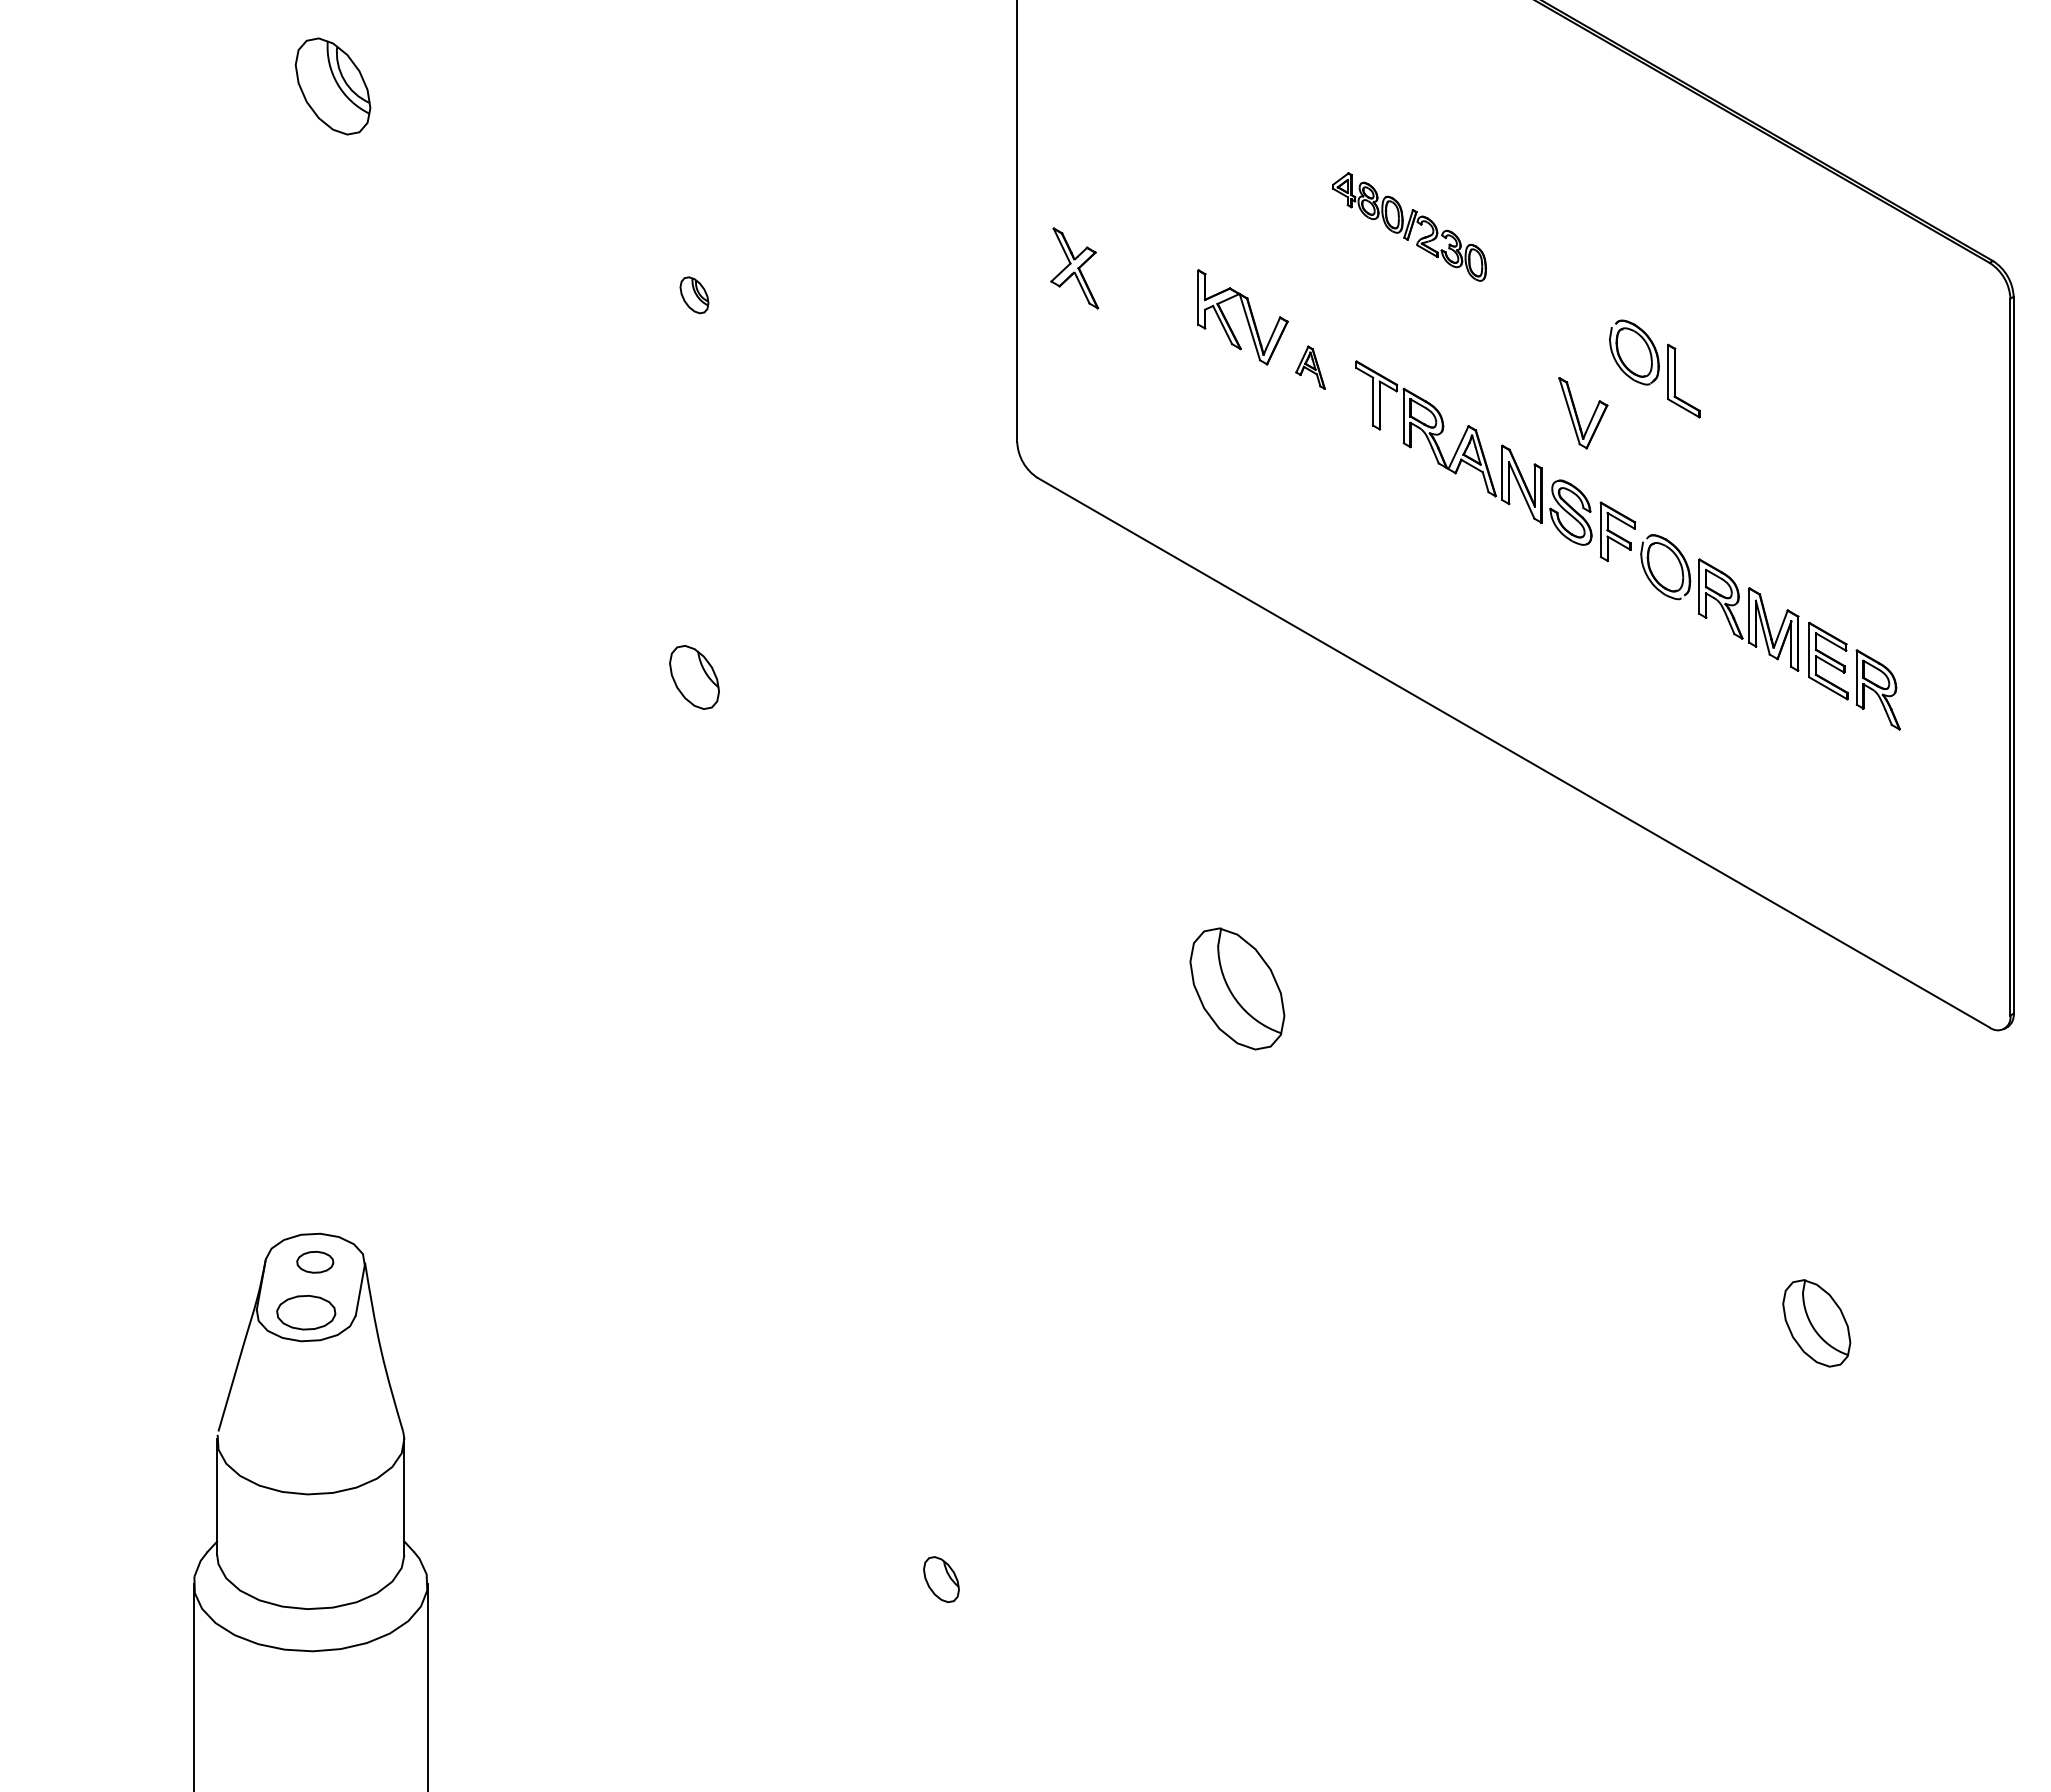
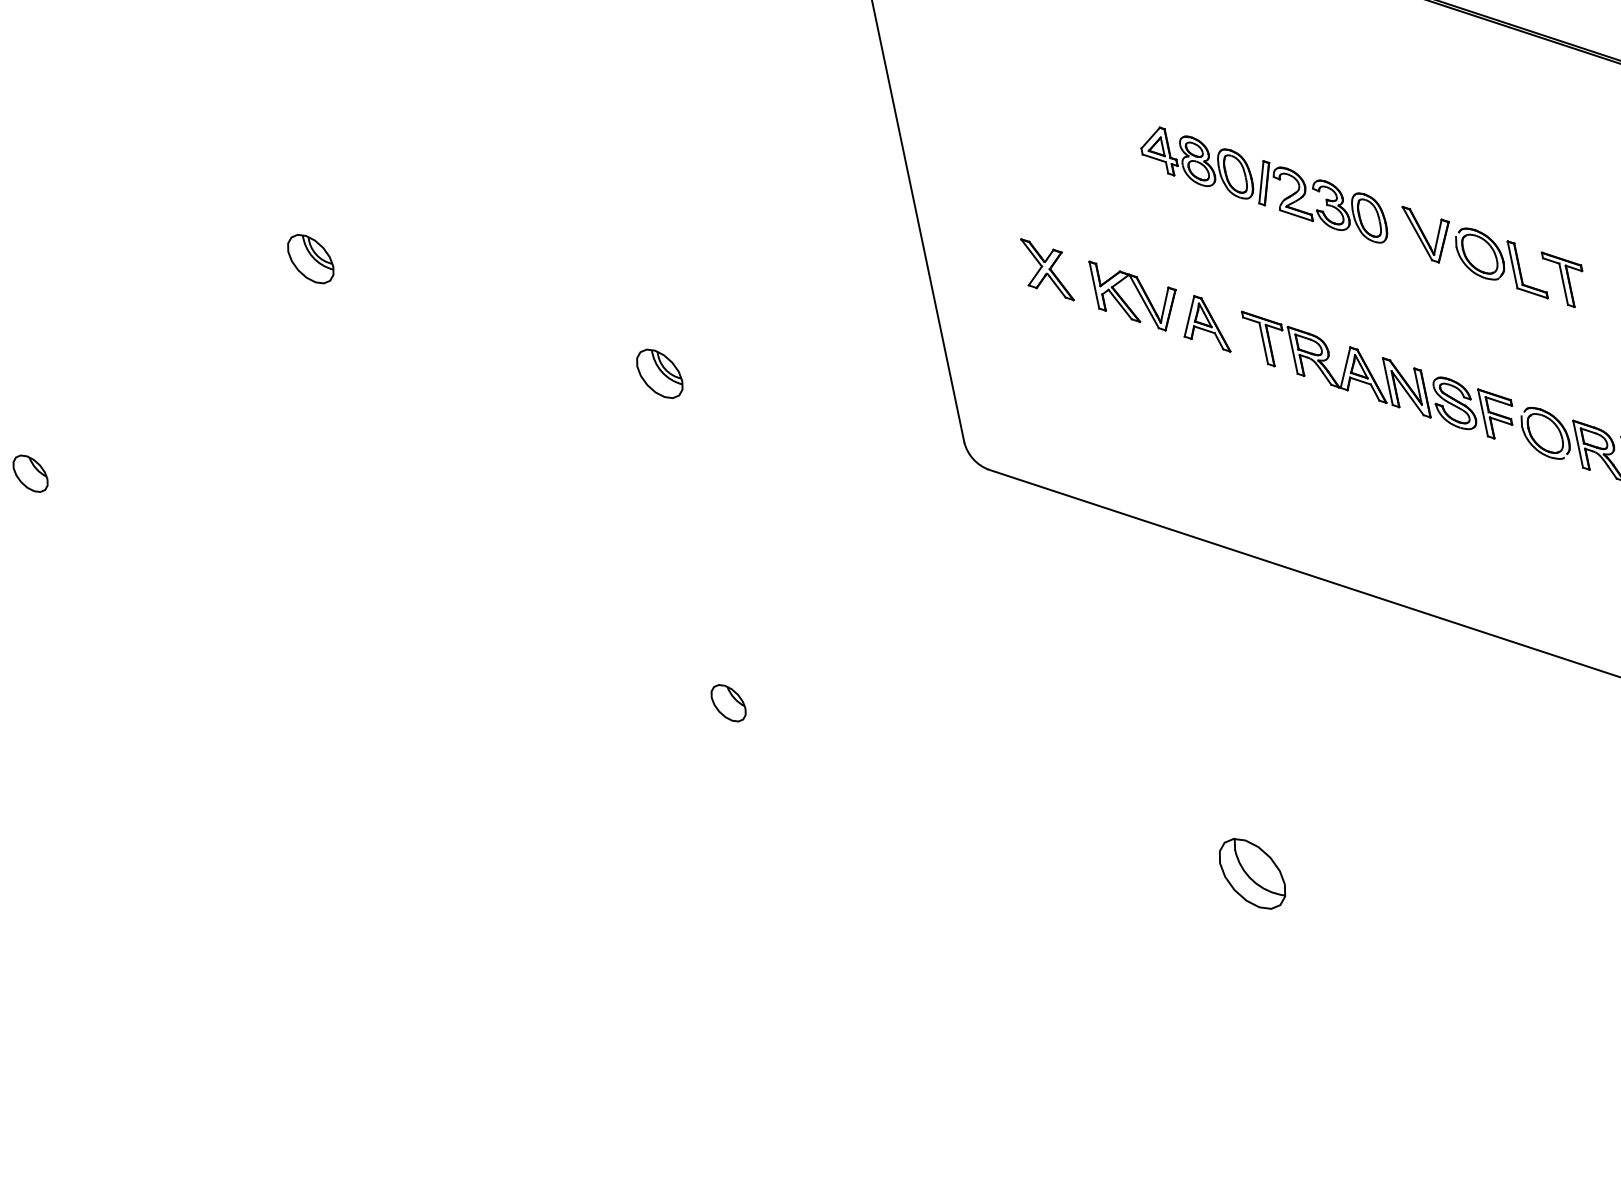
part: (332, 86) -> (310, 259), size x0.62
part: (1409, 226) -> (1263, 185), size x1.67
part: (1074, 268) -> (1046, 270), moved
part: (694, 295) -> (659, 374), size x1.67
part: (1310, 367) -> (1203, 325), size x1.67
part: (1723, 399) -> (1565, 278), added
part: (1583, 413) -> (1429, 233), moved
part: (694, 677) -> (728, 703), size x0.71
part: (1237, 988) -> (1252, 873), size x0.71

